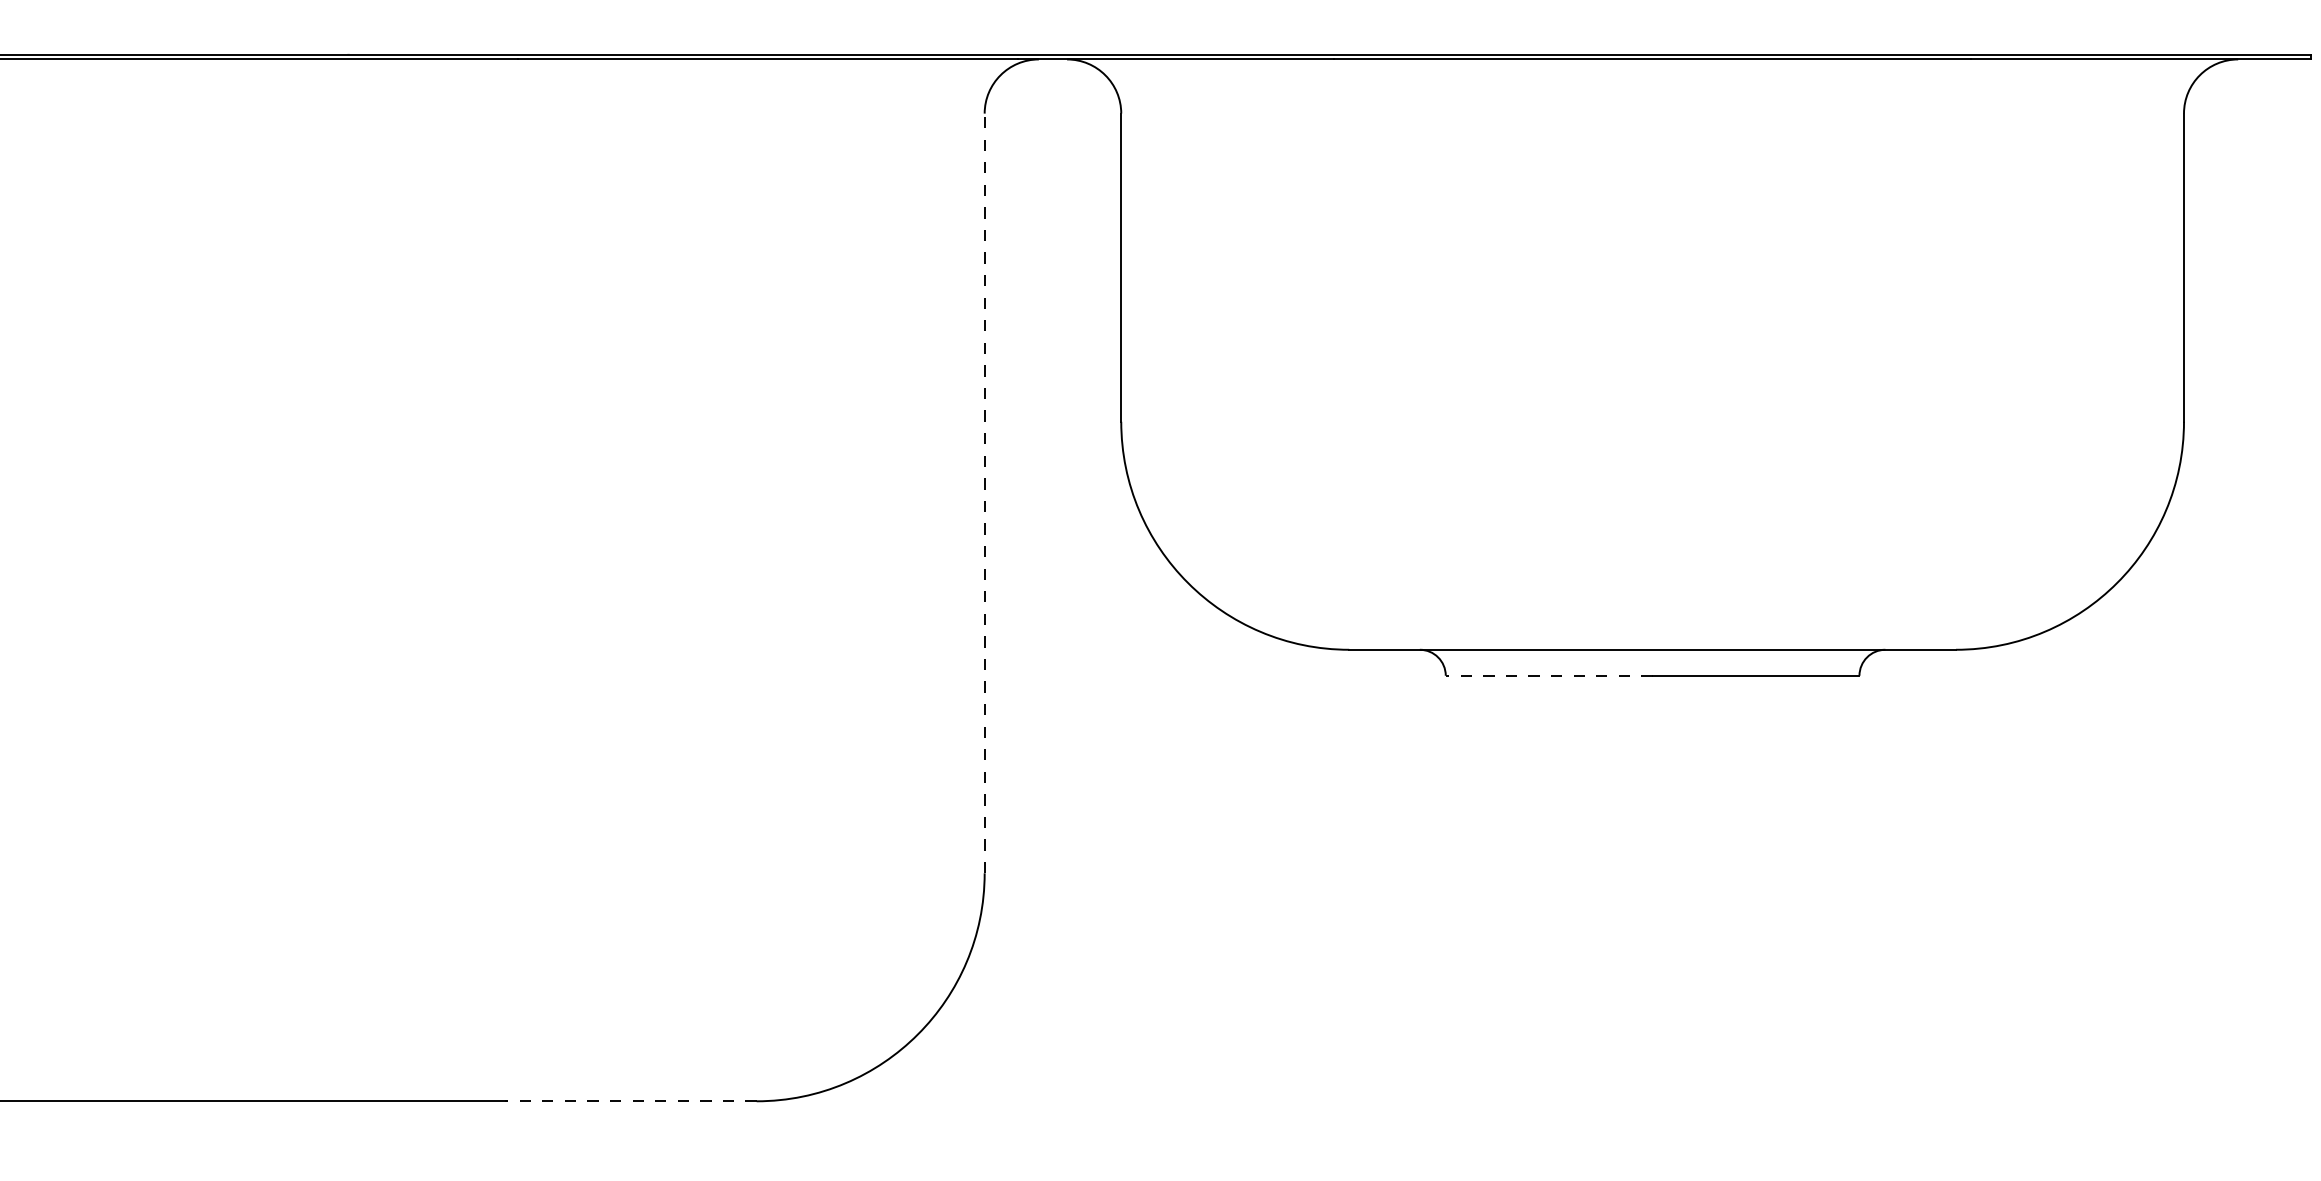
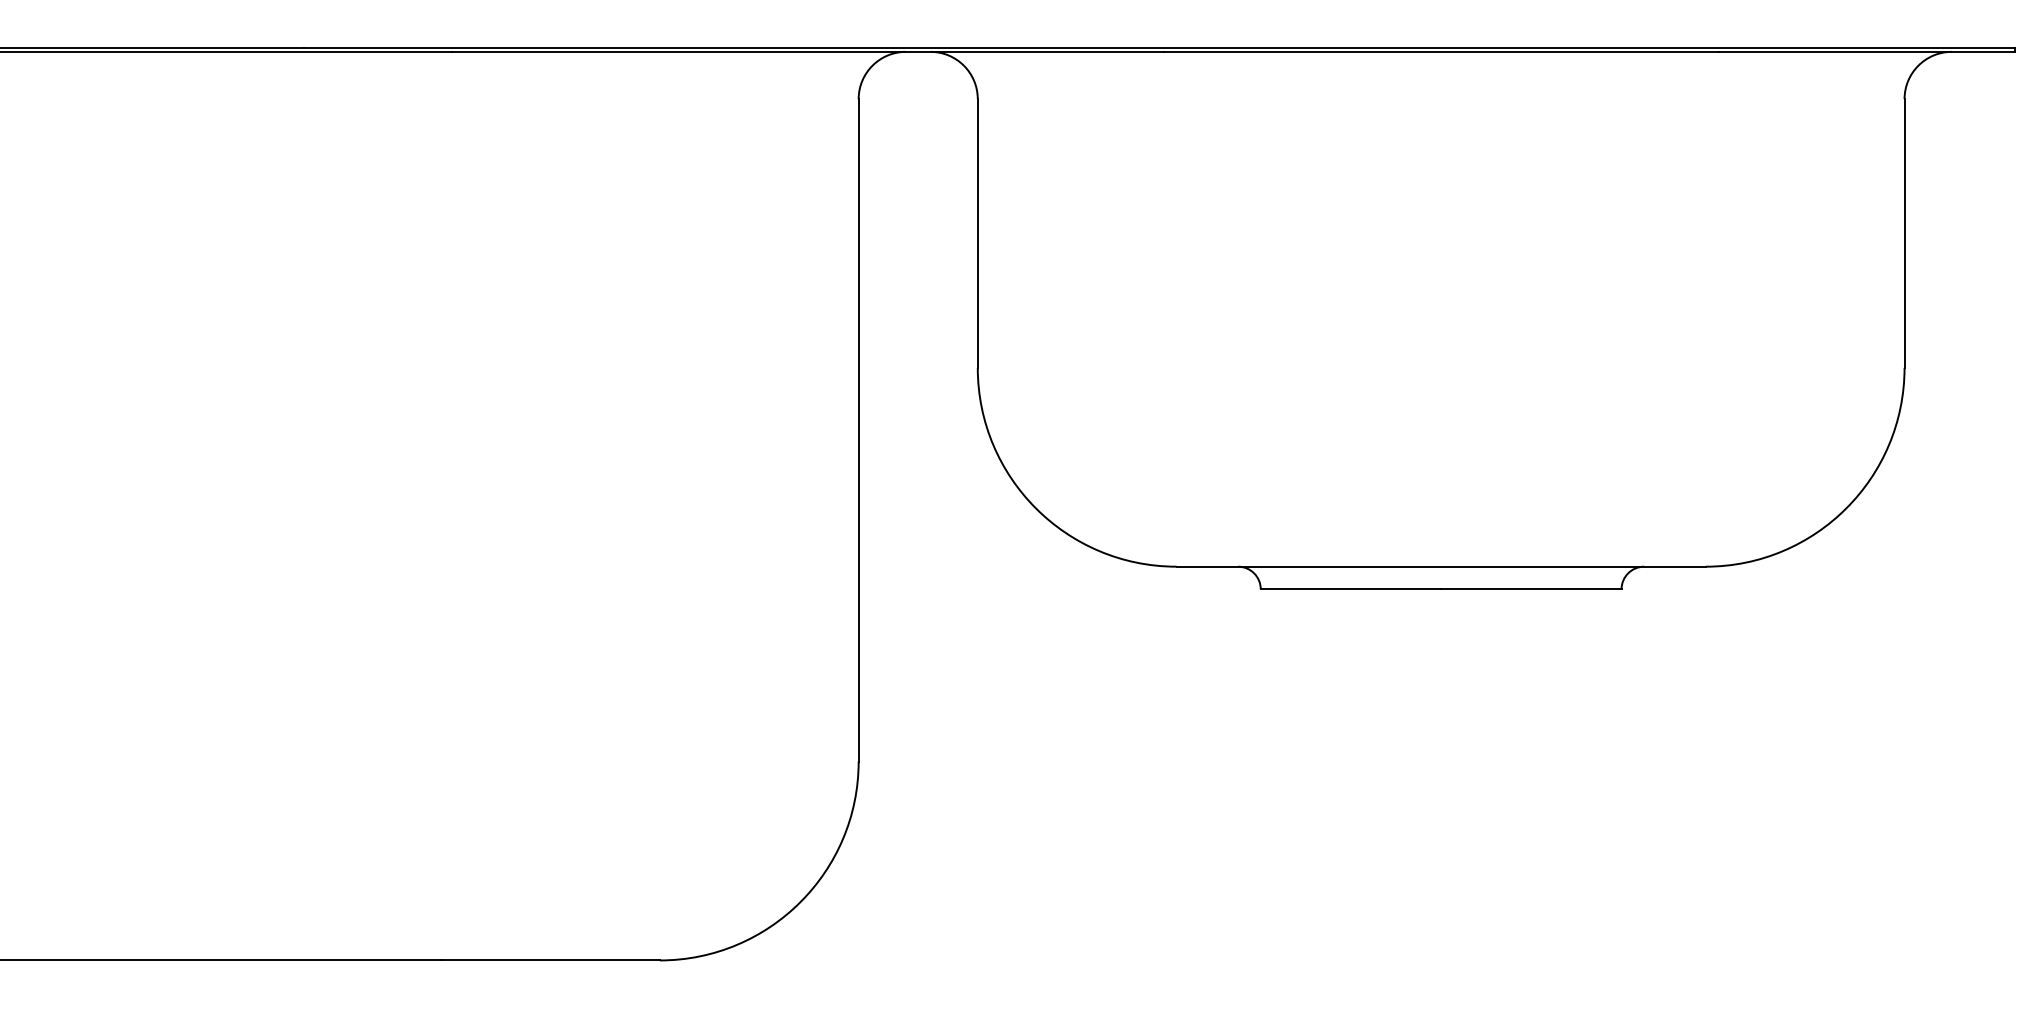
line: (984, 492) -> (858, 429), dashed -> solid
line: (1548, 675) -> (1350, 589), dashed -> solid
line: (632, 1101) -> (551, 960), dashed -> solid

